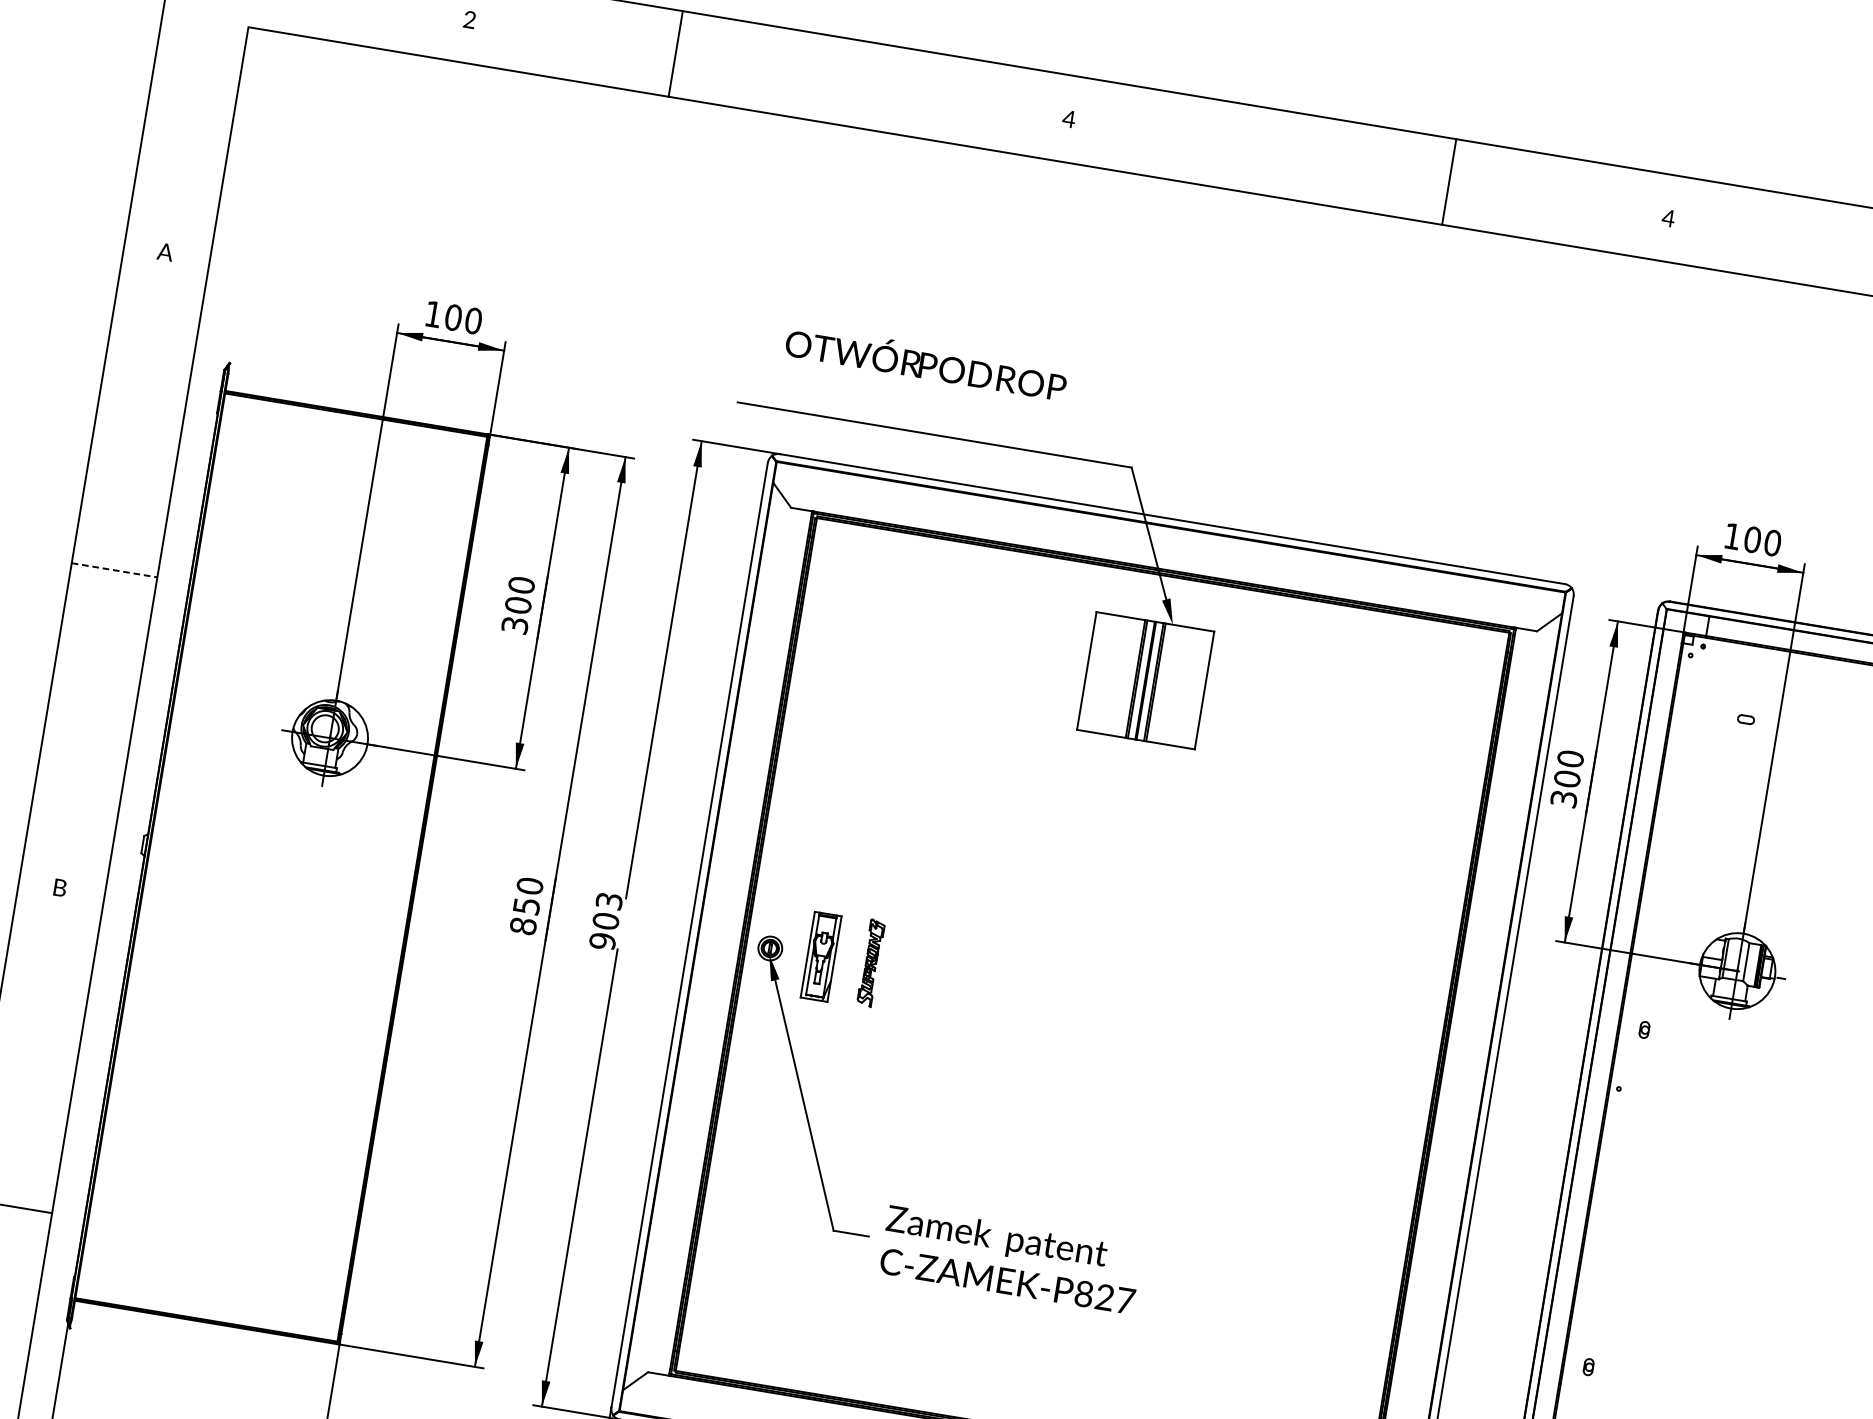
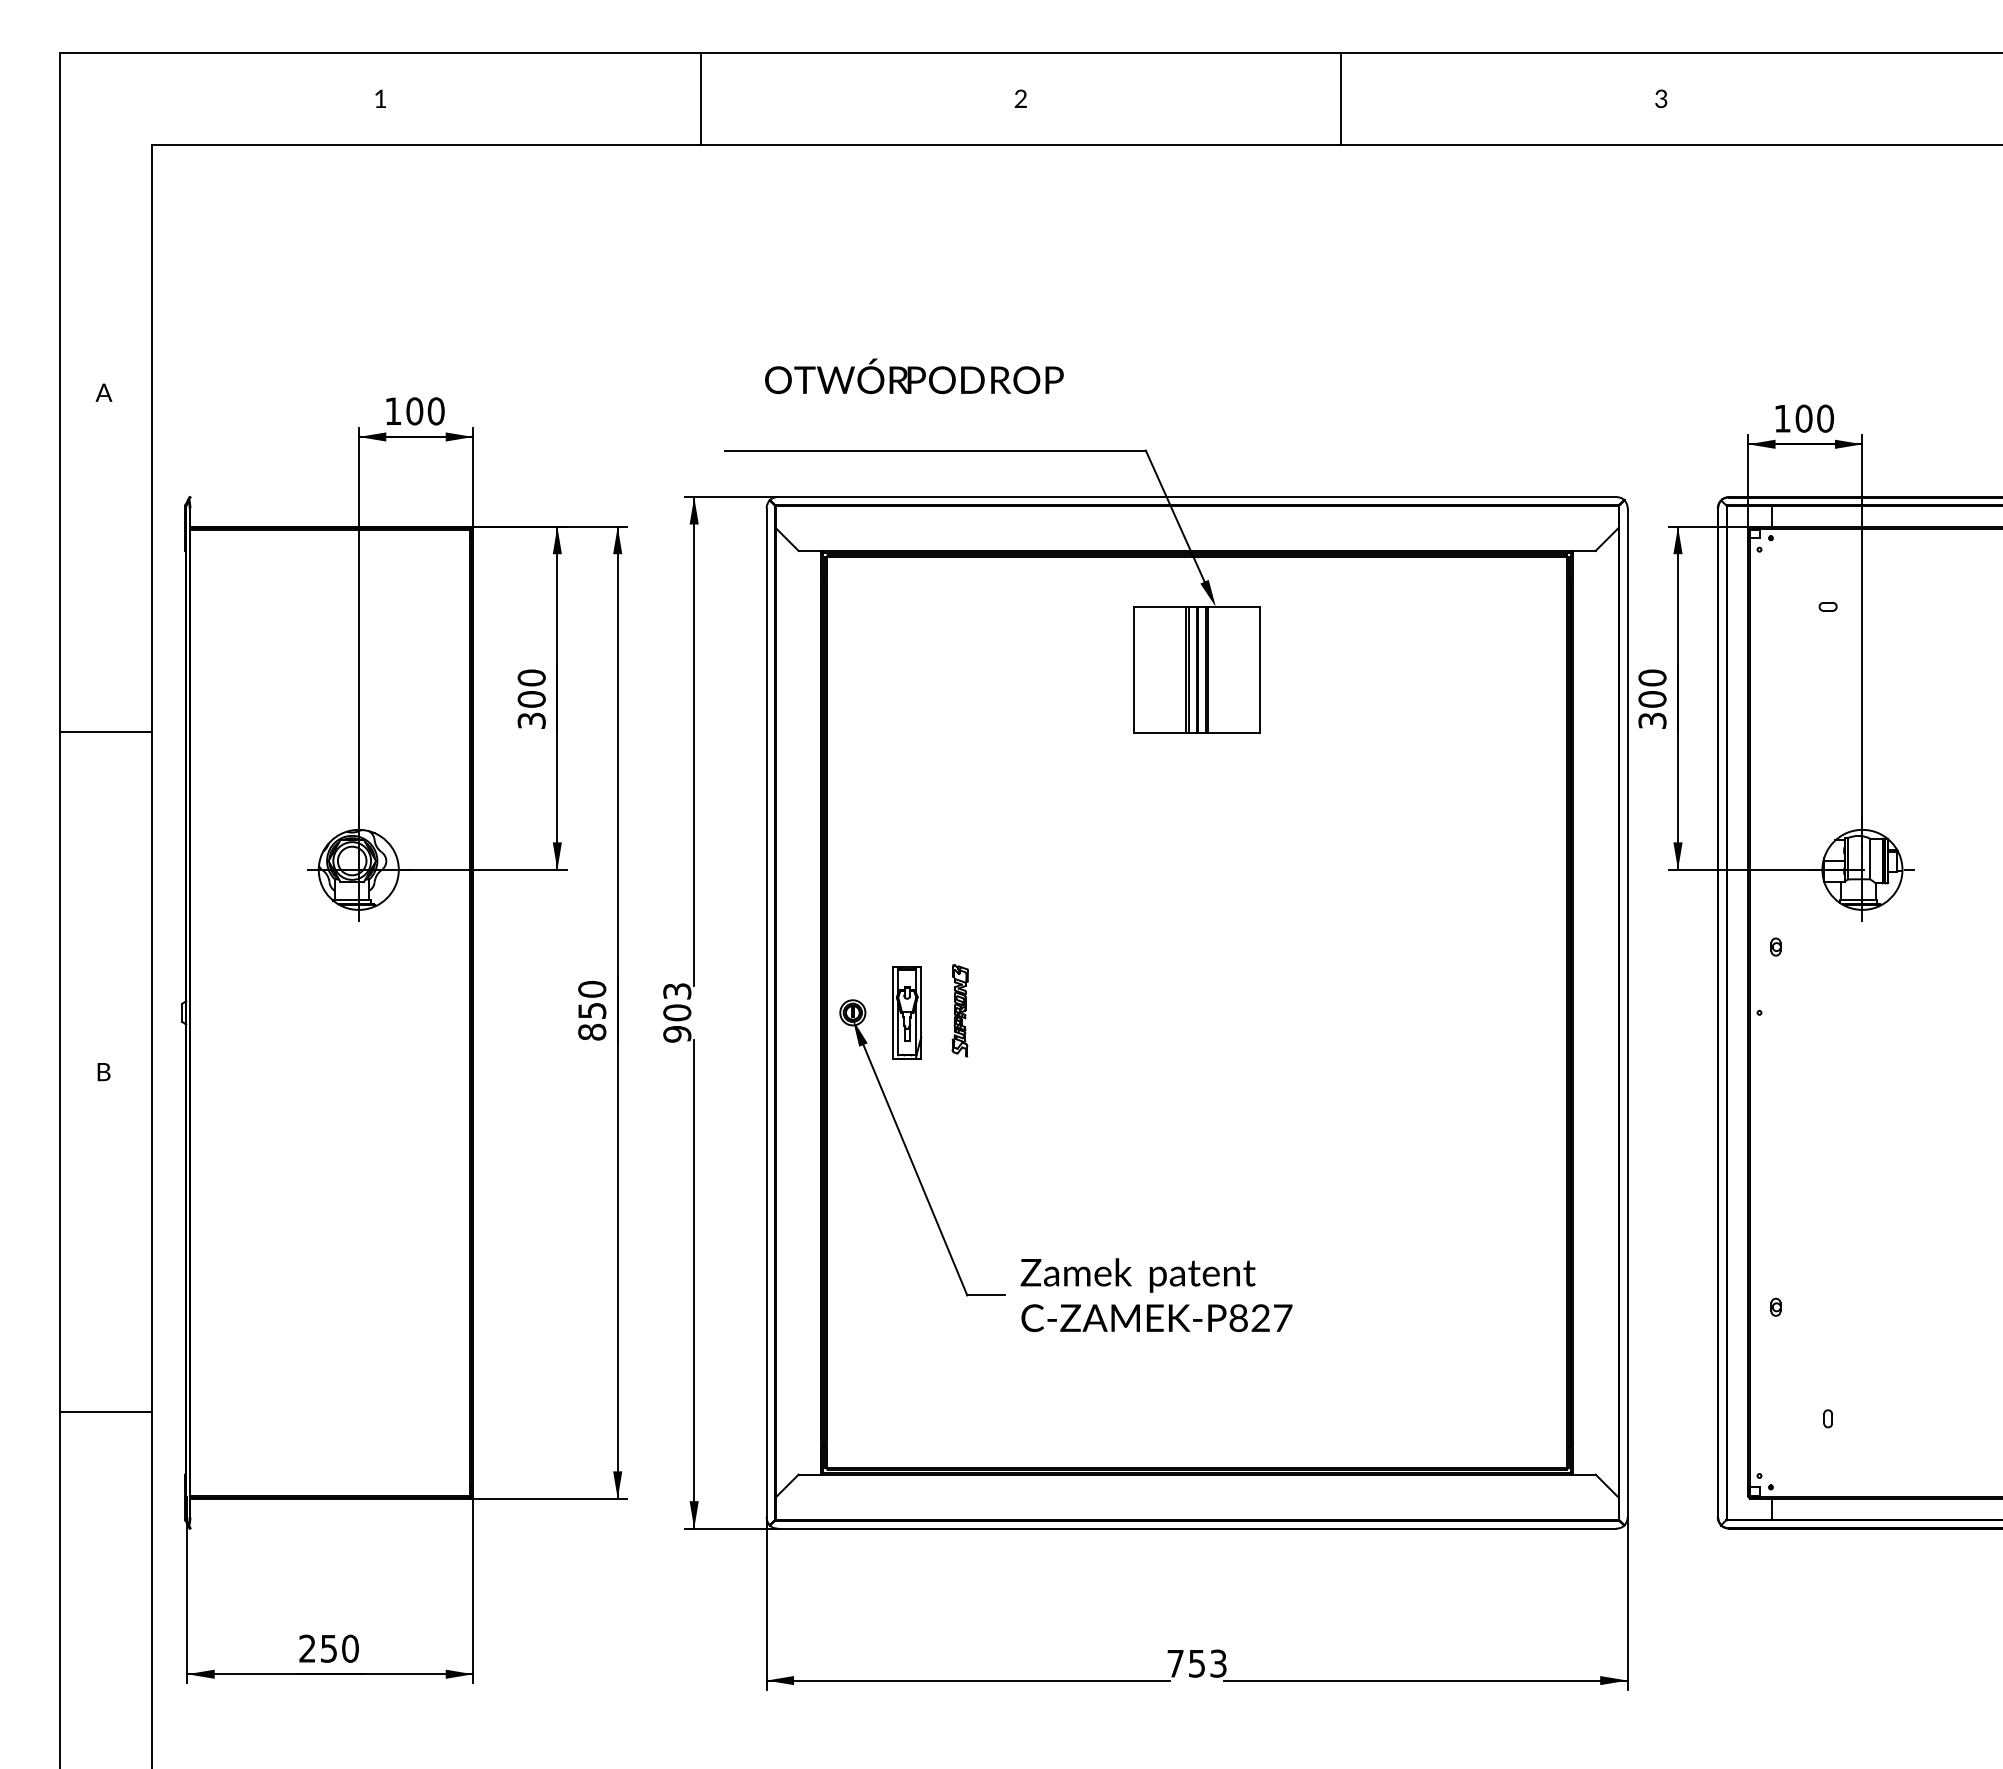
text: (469, 19) -> (380, 98), 2 -> 1
line: (675, 53) -> (700, 98), moved
text: (1068, 118) -> (1020, 98), 4 -> 2
line: (1448, 181) -> (1340, 98), moved
text: (1667, 217) -> (1660, 98), 4 -> 3
line: (114, 570) -> (105, 732), dashed -> solid

